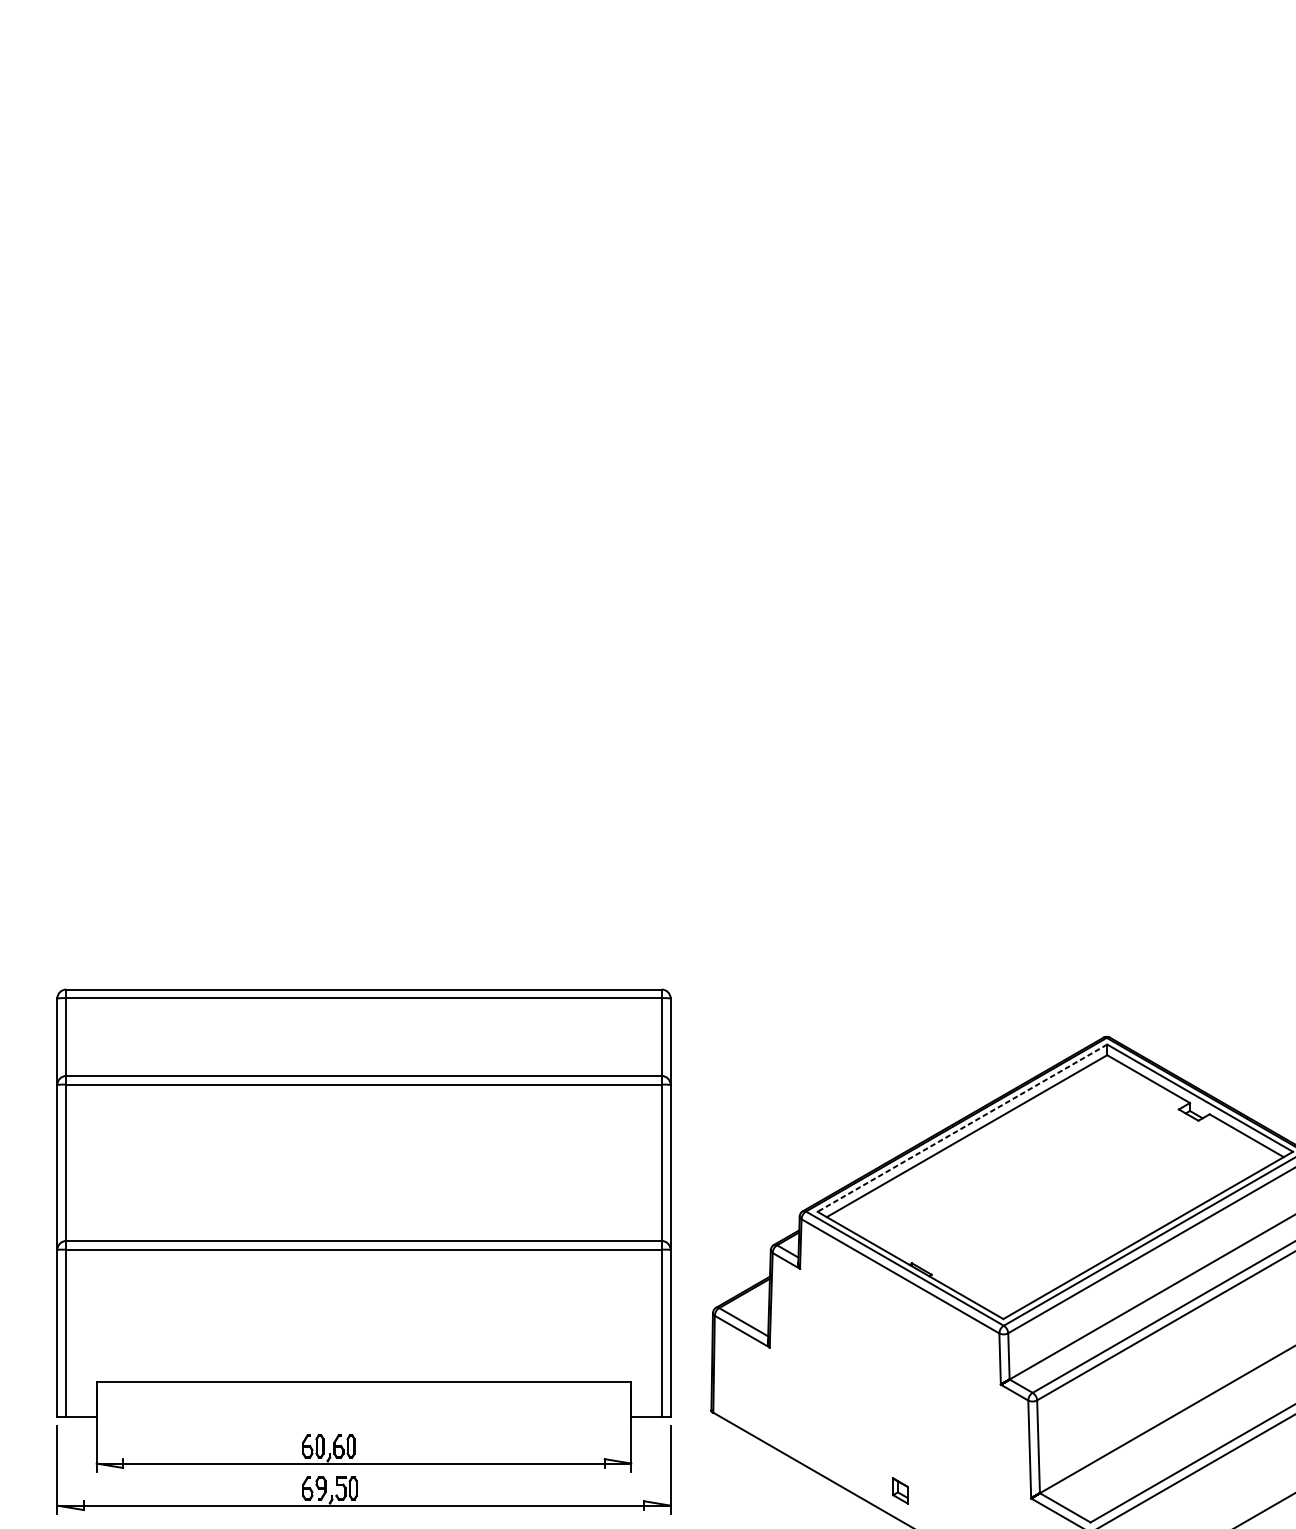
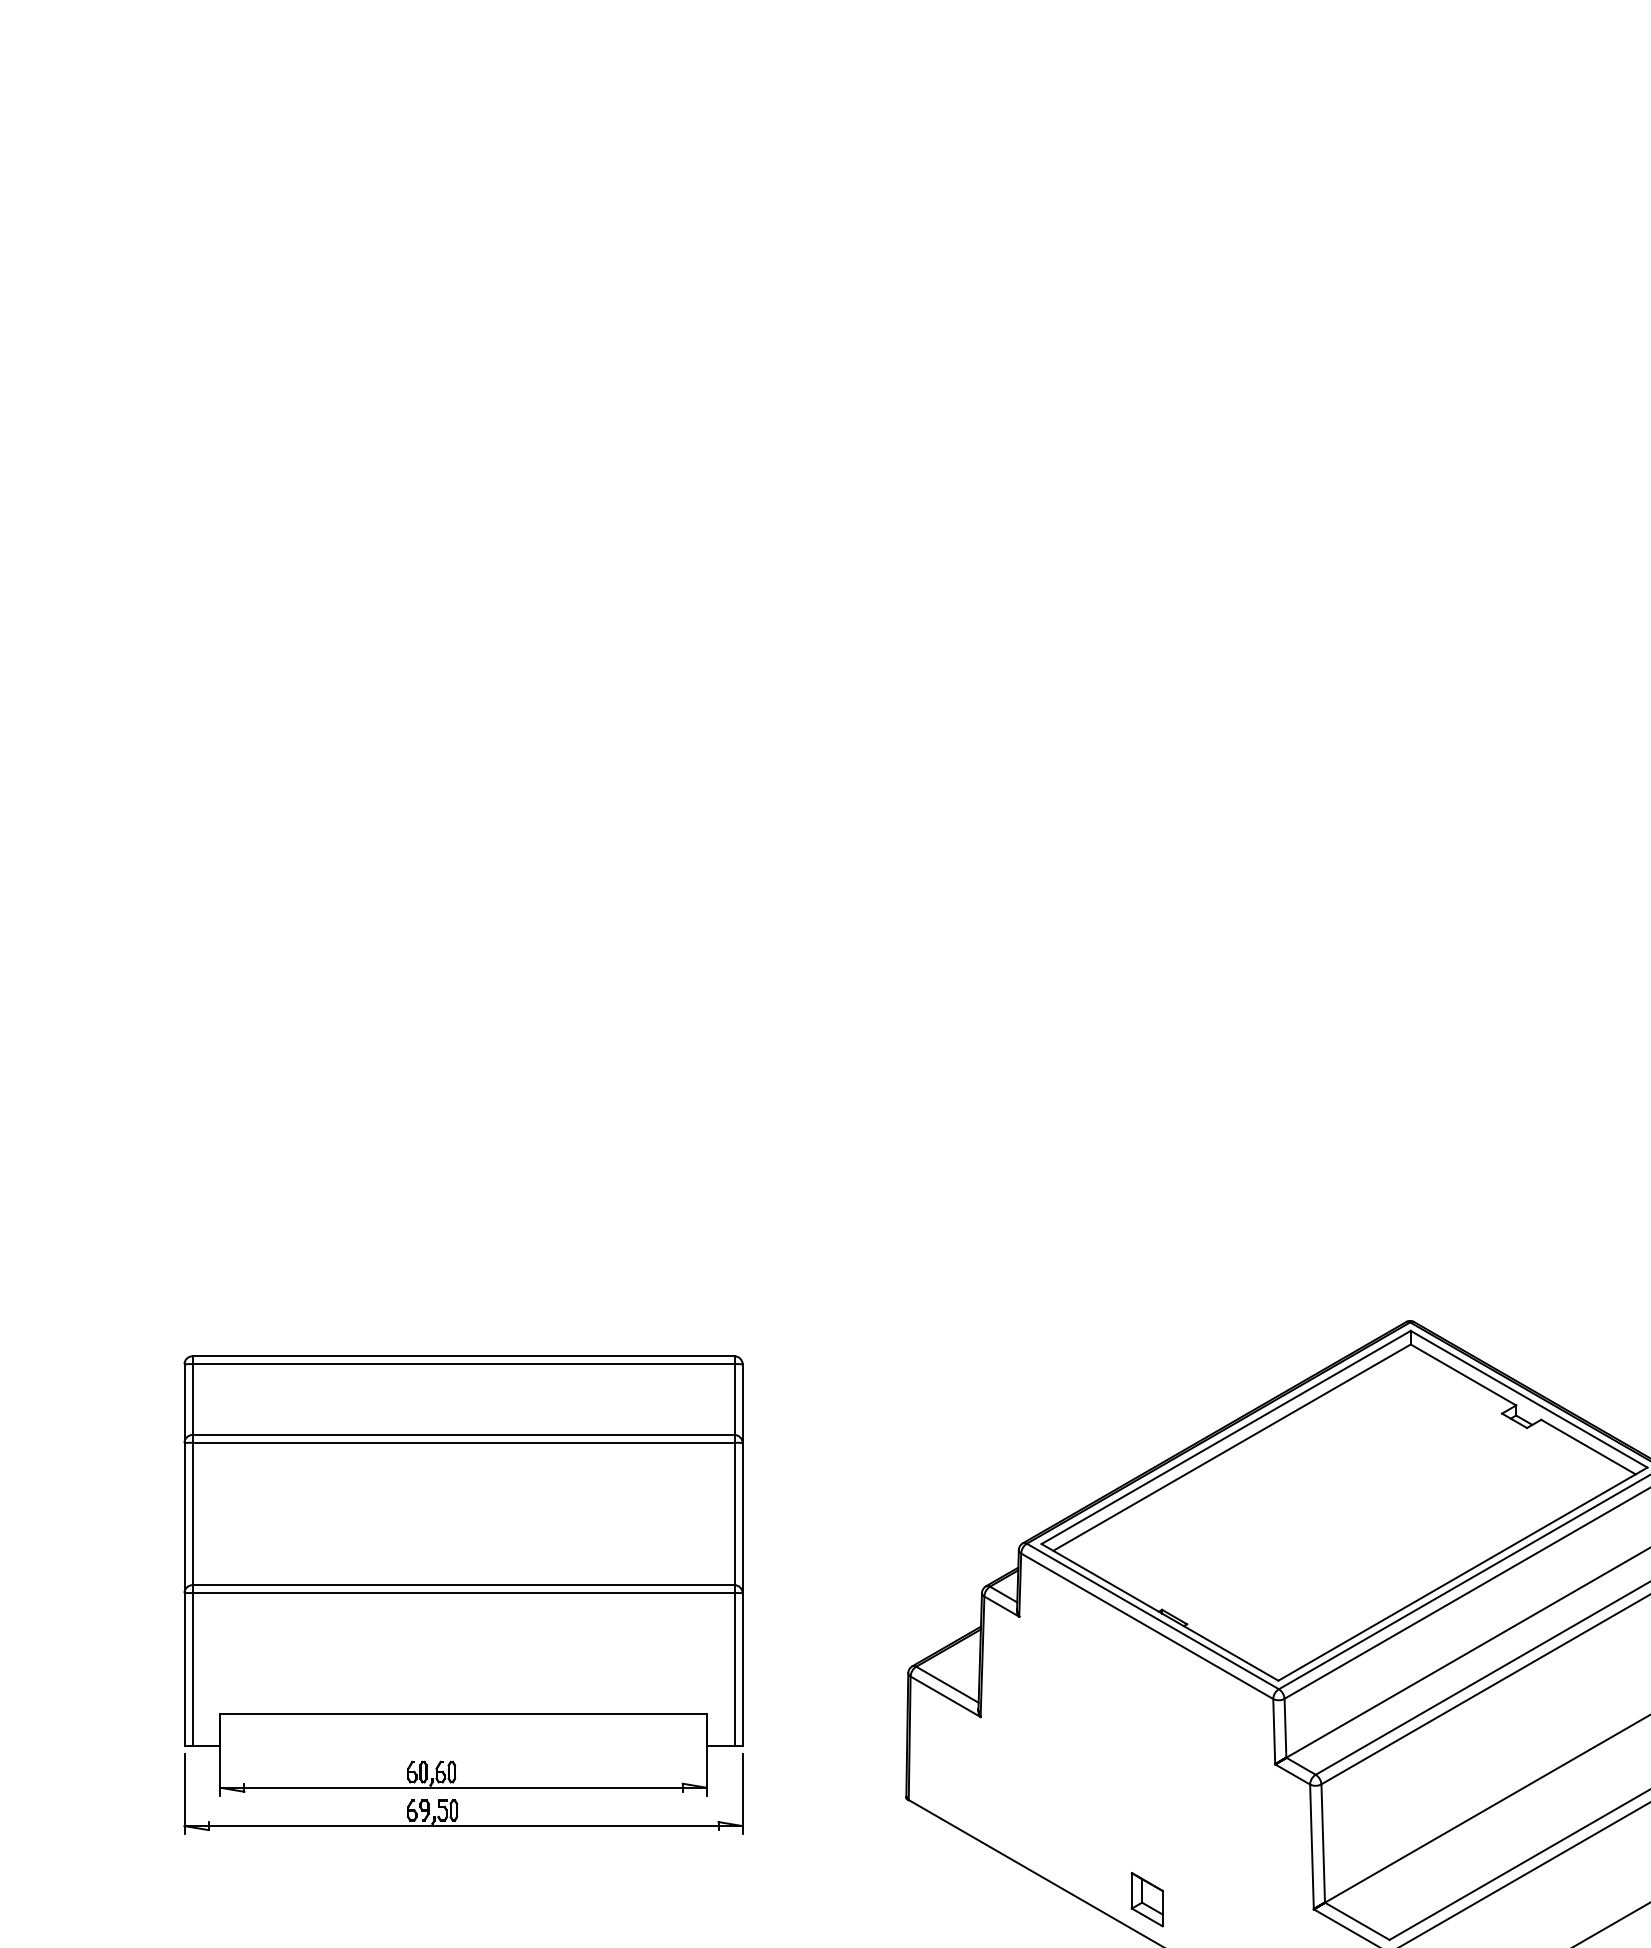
line: (961, 1128) -> (1225, 1437), dashed -> solid
part: (363, 1251) -> (463, 1594), size x0.71
part: (899, 1490) -> (1146, 1899), size x1.67

